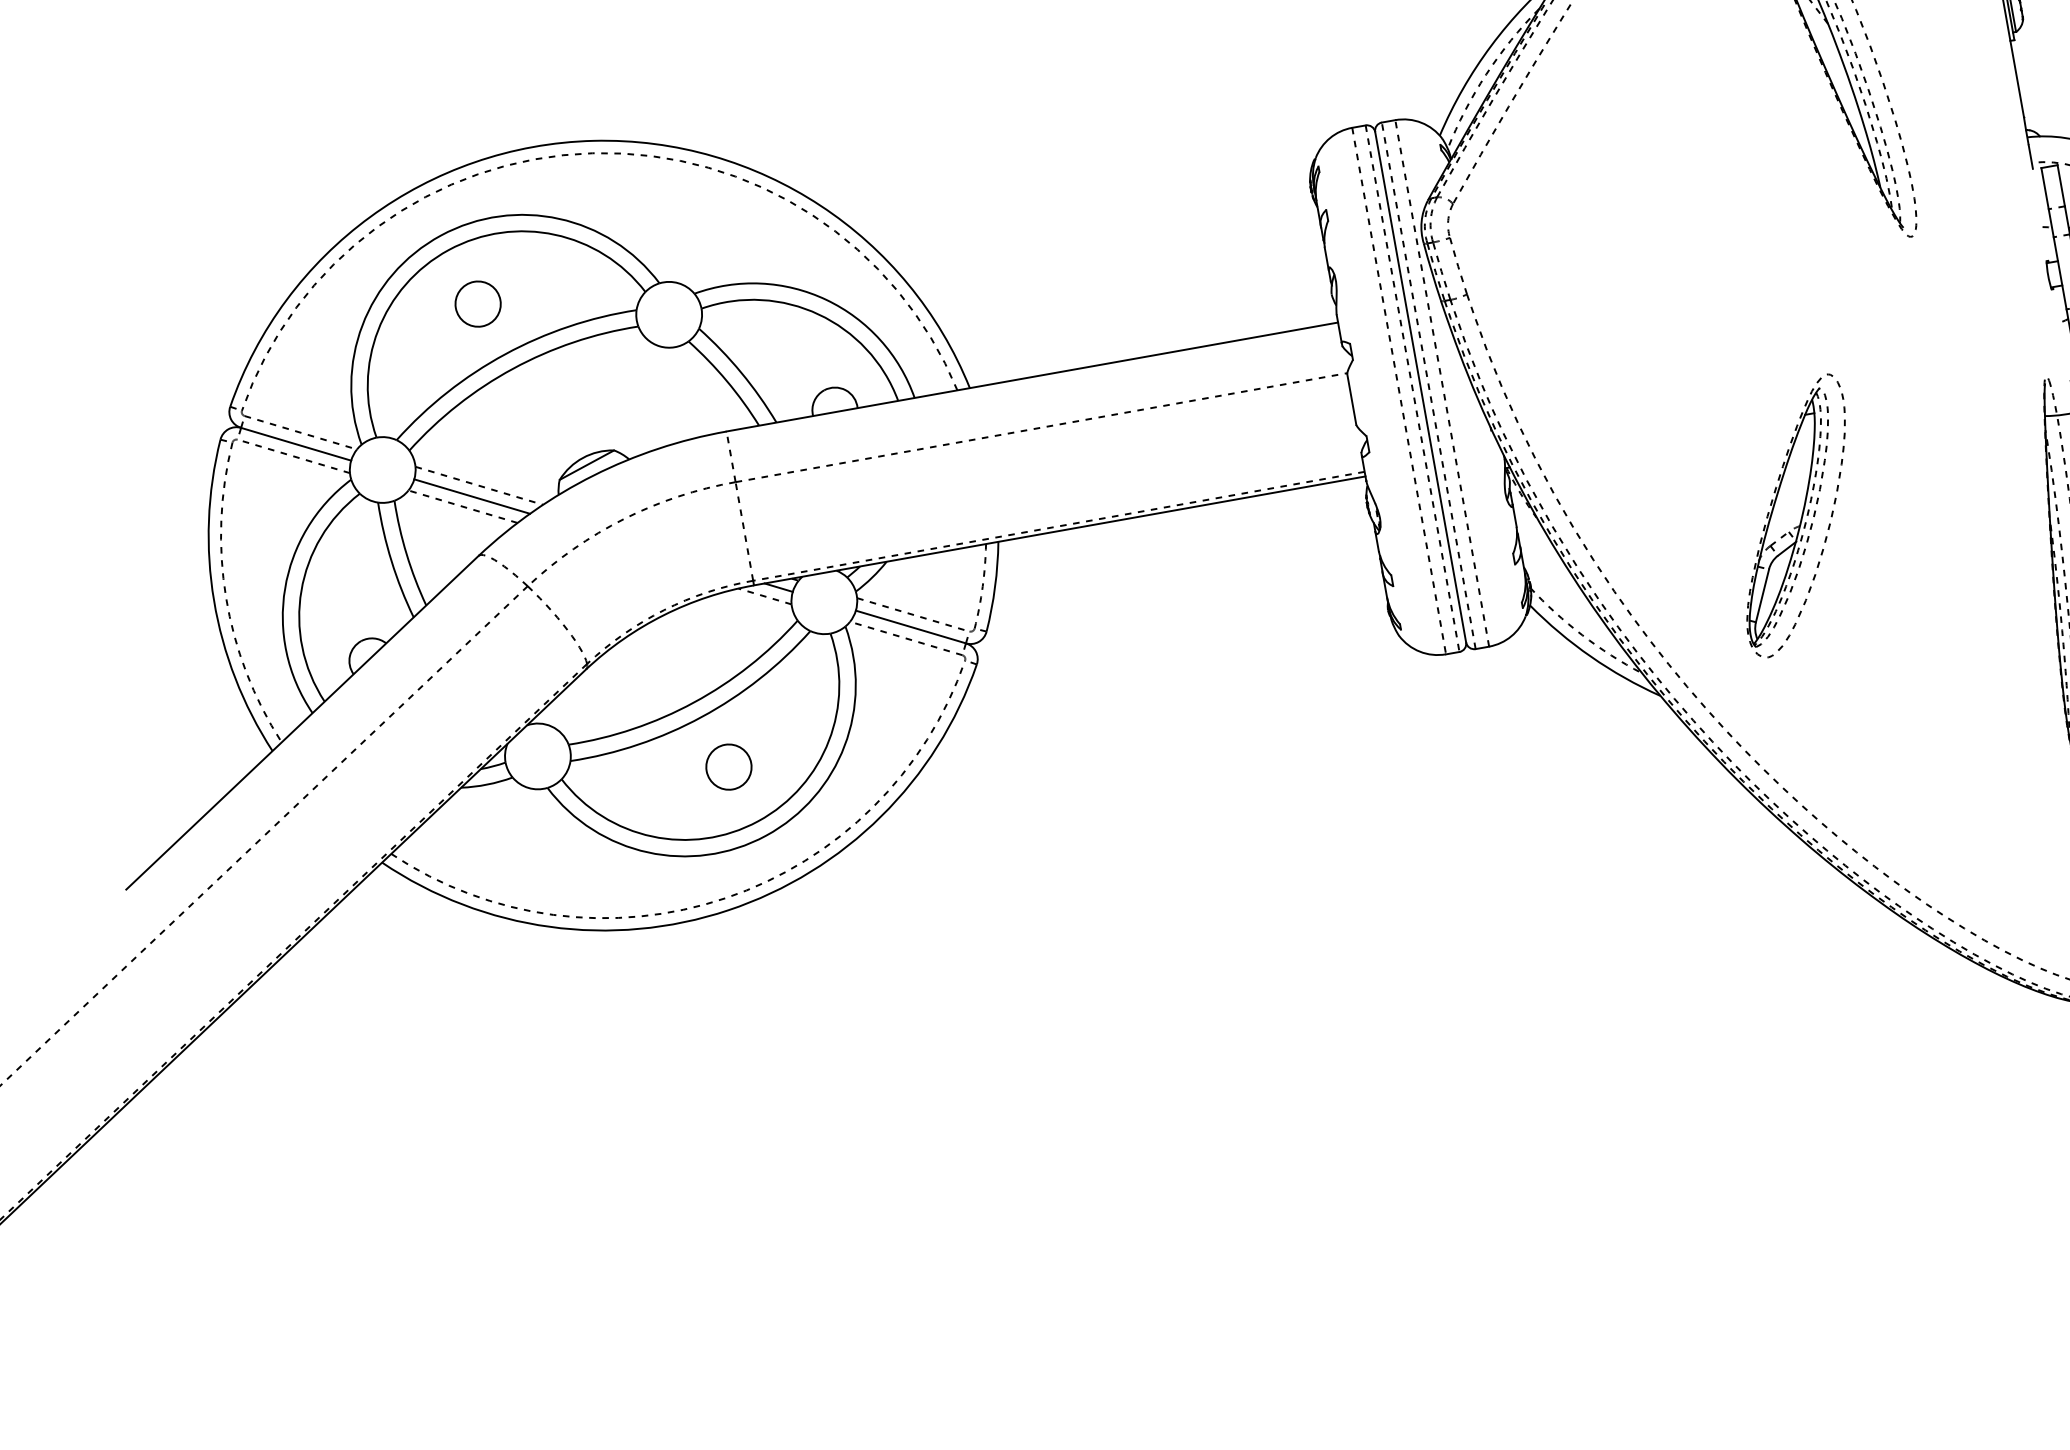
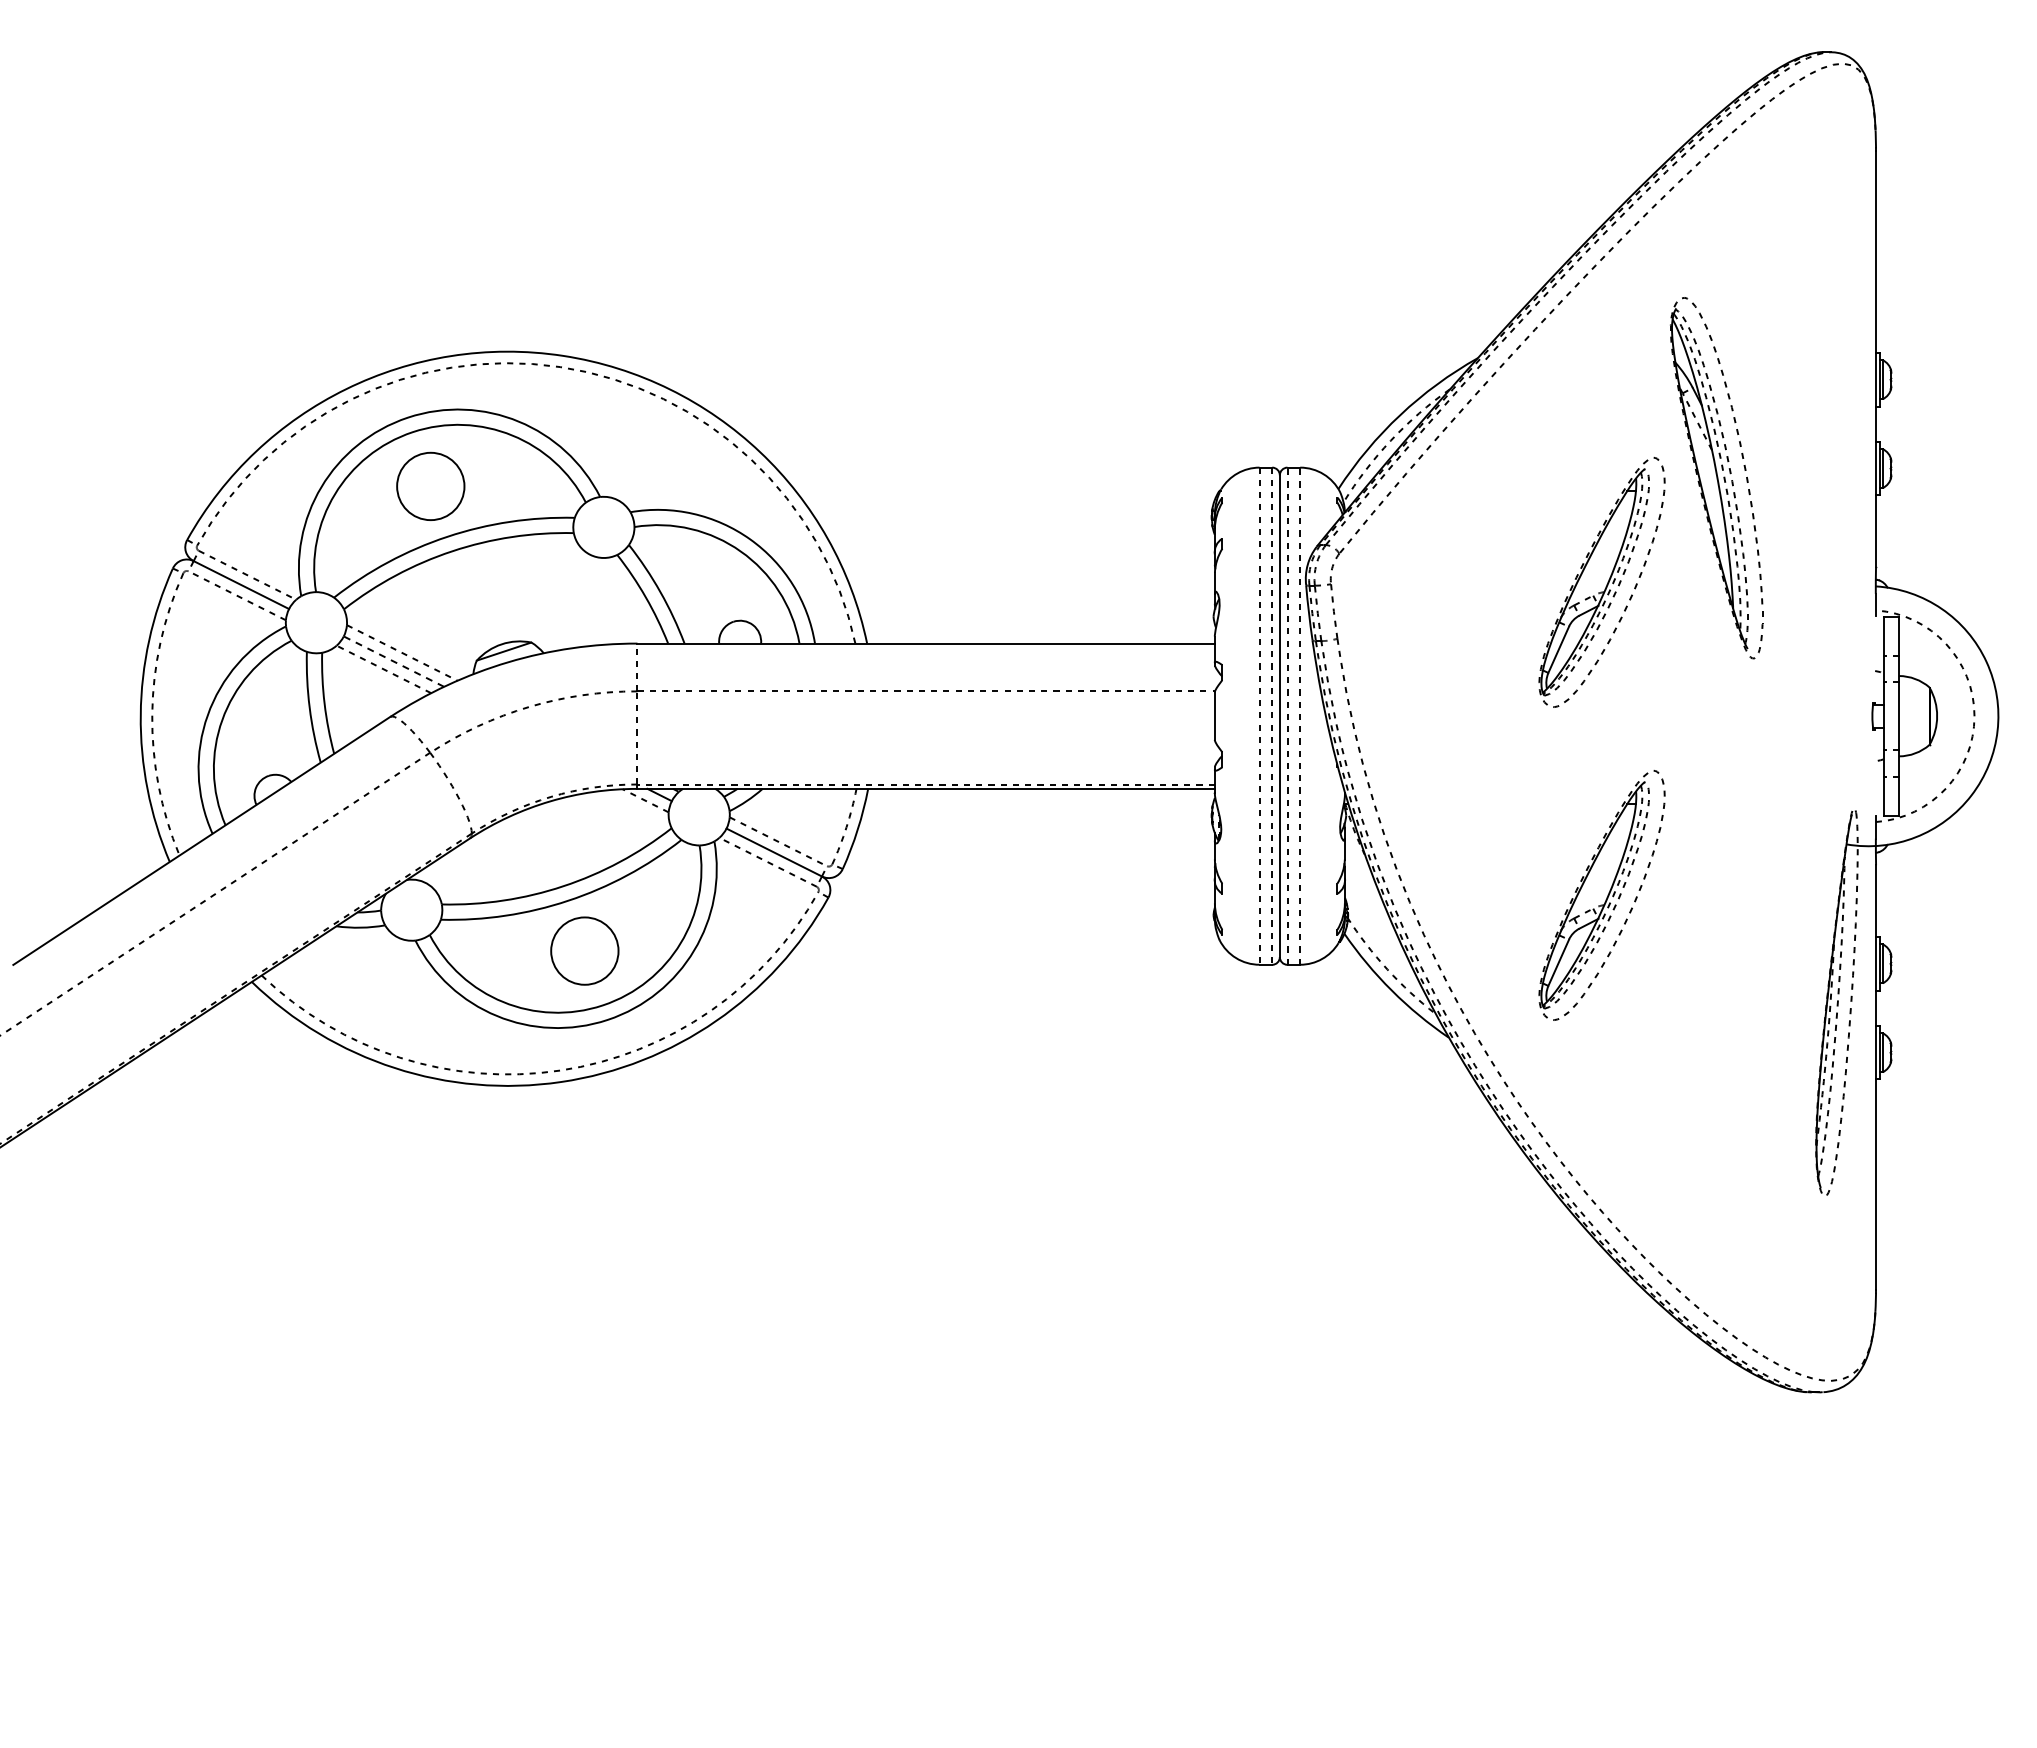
part: (1736, 184) -> (1601, 582), added
circle: (477, 304) -> (430, 486), size x1.6
line: (471, 496) -> (393, 661), solid -> dashed
circle: (728, 767) -> (584, 951), size x1.6

